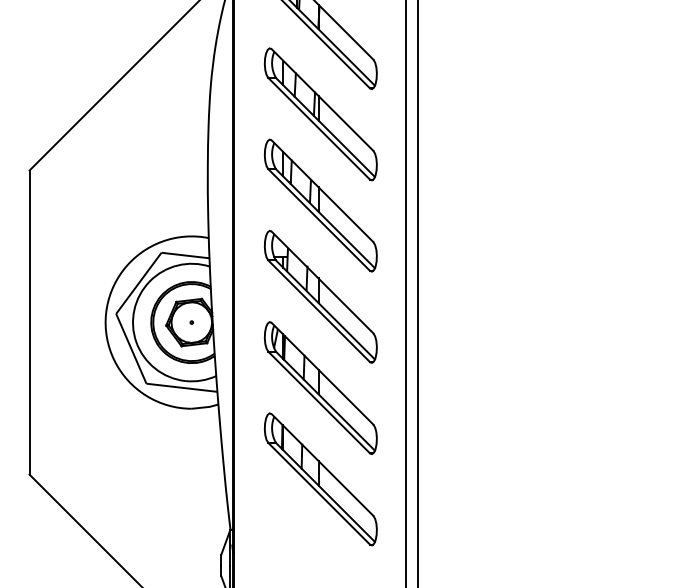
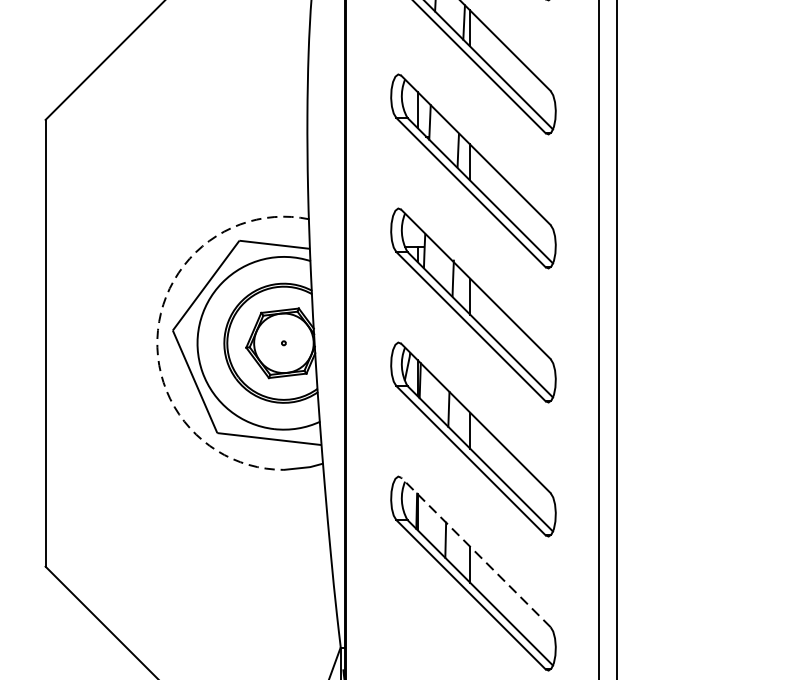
arc: (106, 313) -> (158, 329), solid -> dashed
line: (322, 464) -> (475, 551), solid -> dashed

